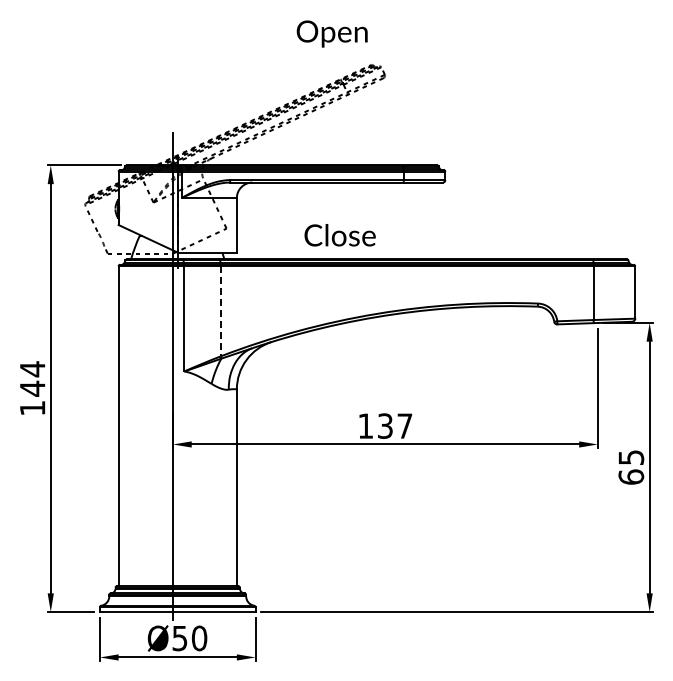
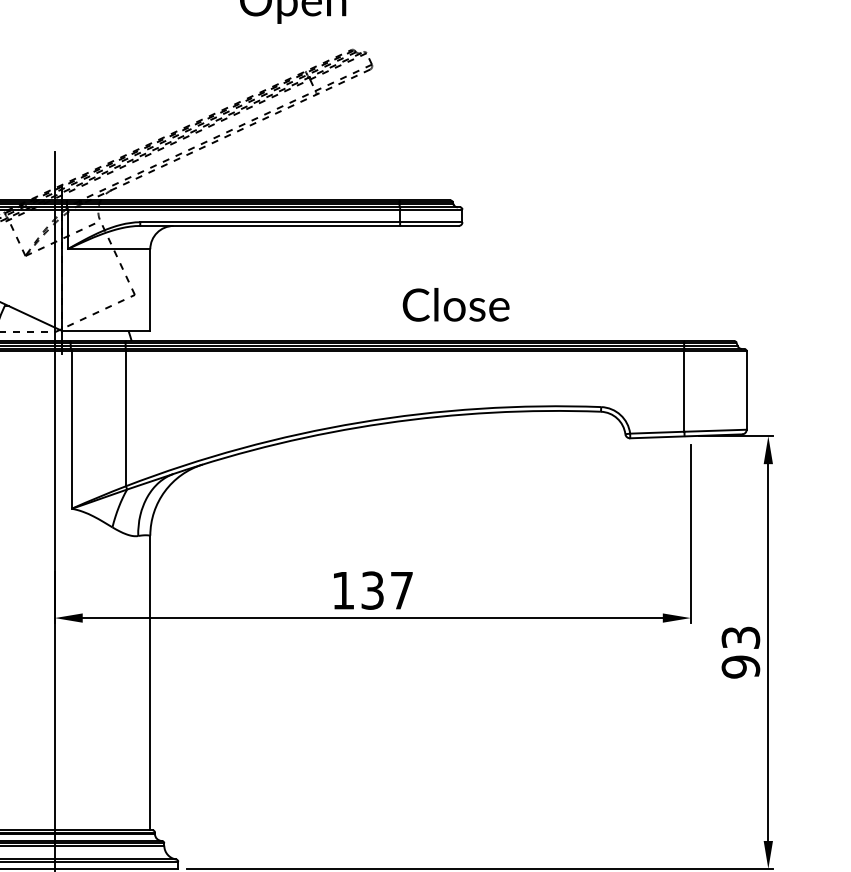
text: (339, 235) -> (455, 305), moved
line: (220, 311) -> (125, 418), dashed -> solid
text: (631, 467) -> (741, 652), 65 -> 93

